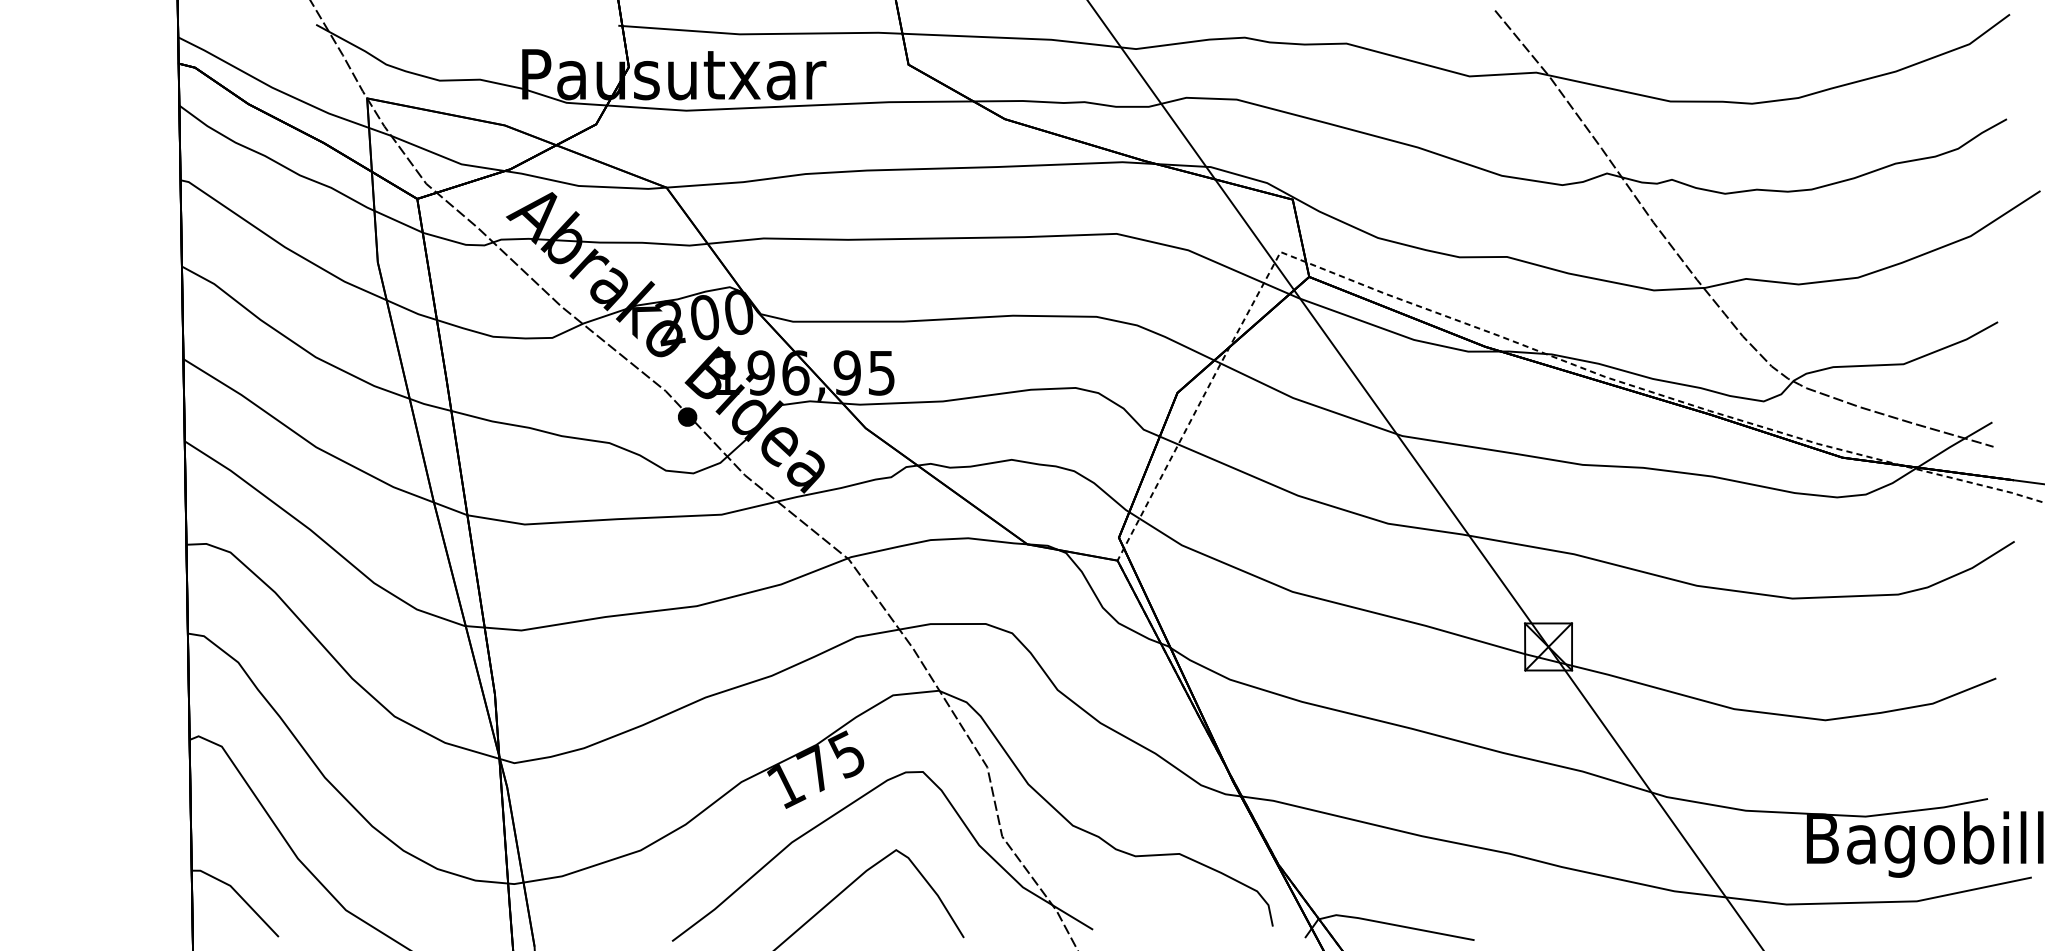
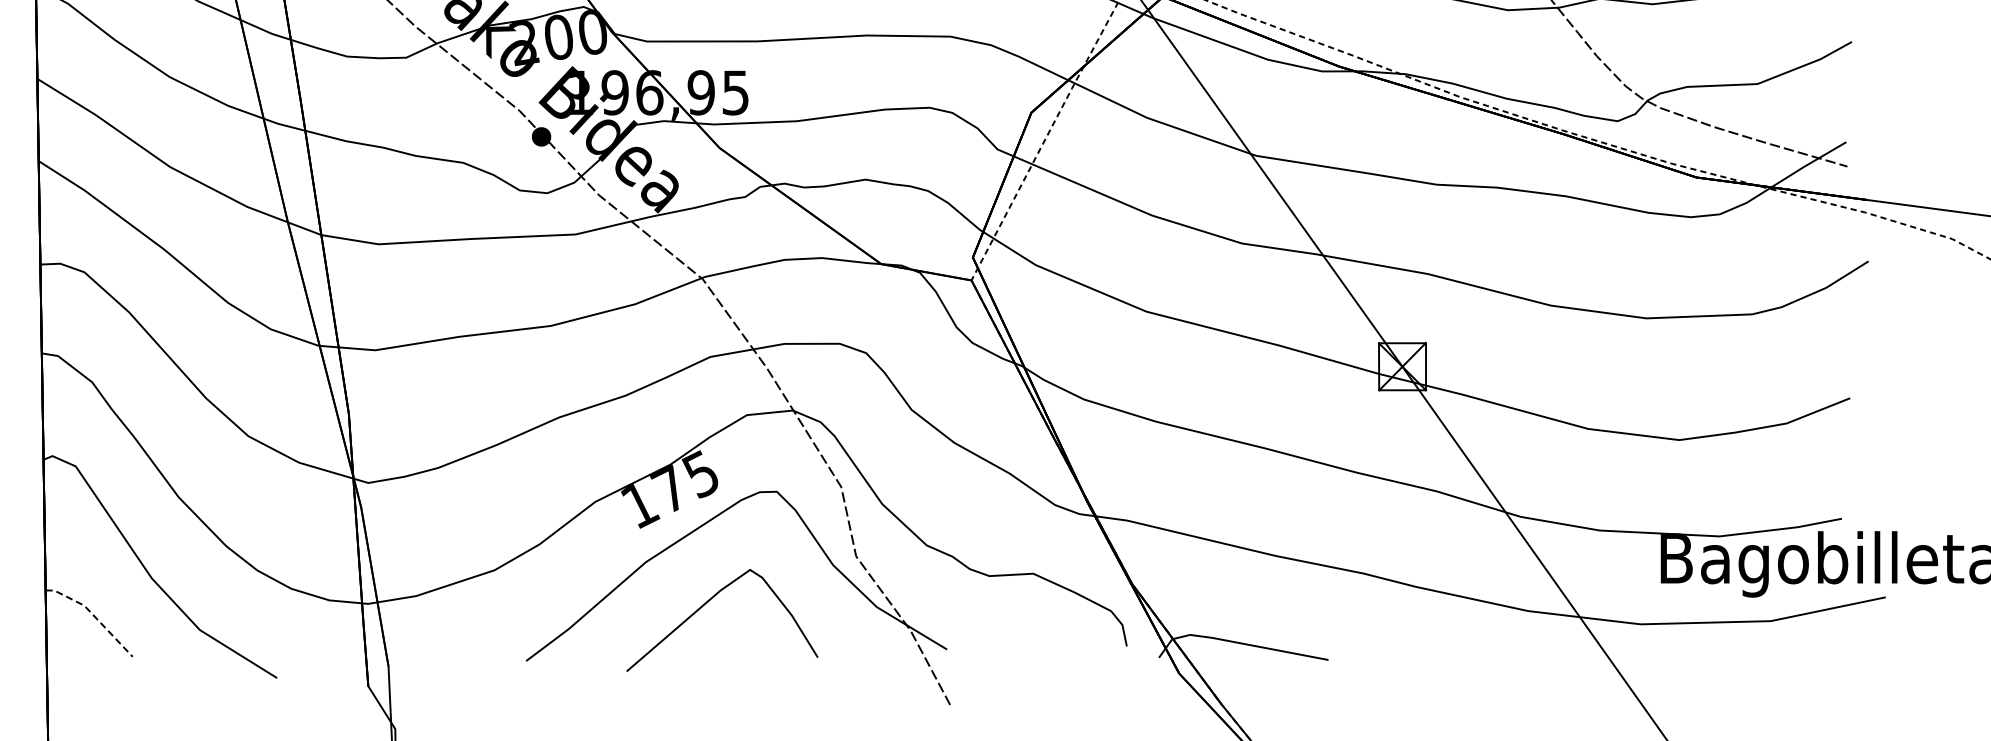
line: (239, 895) -> (93, 615), solid -> dashed

